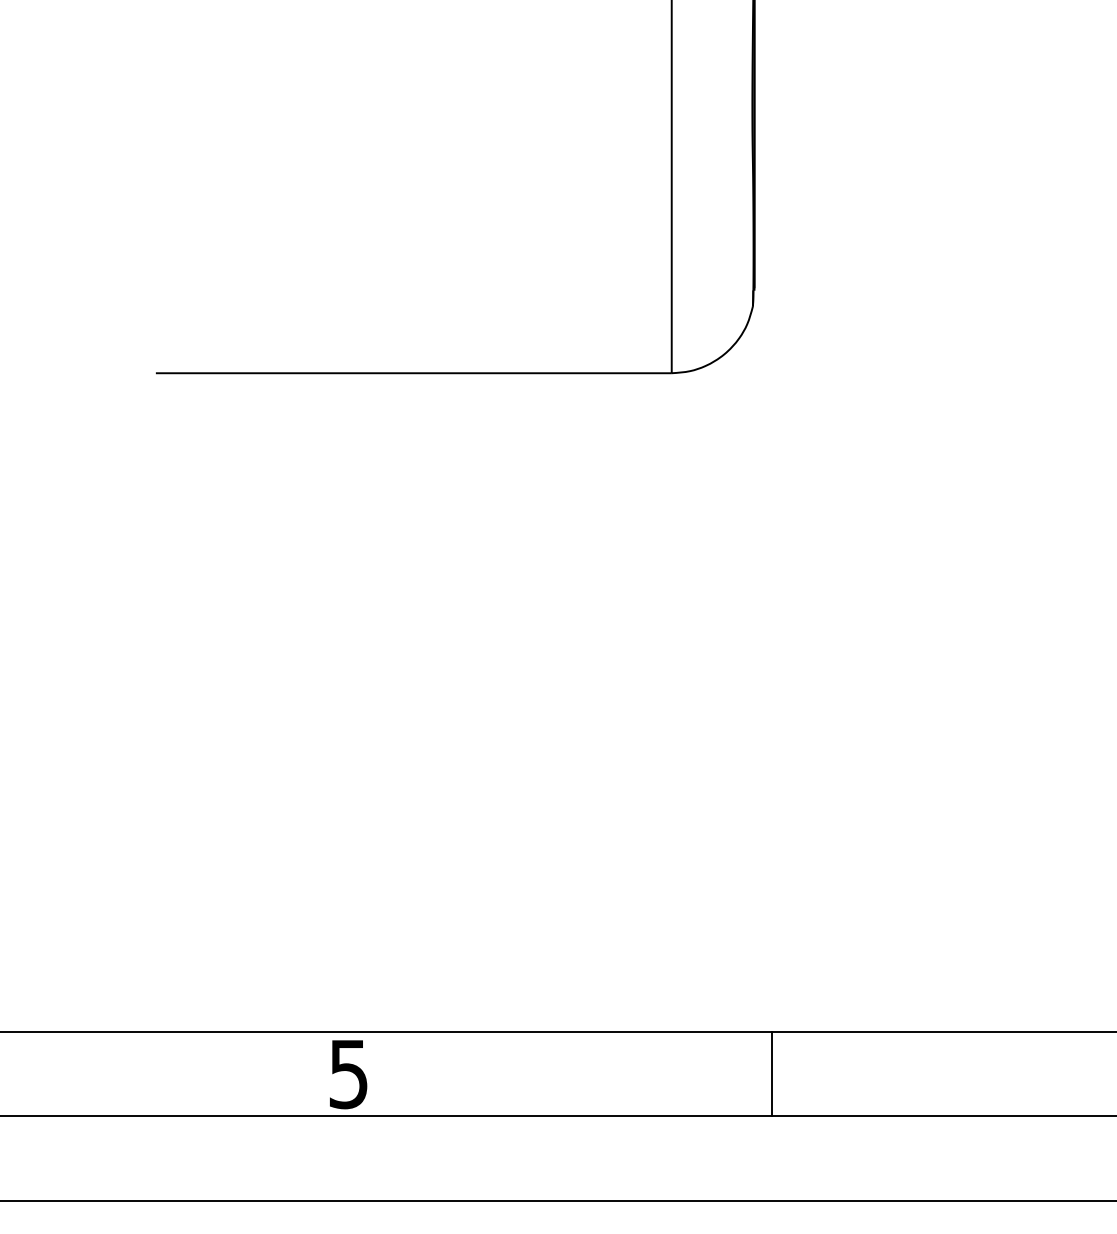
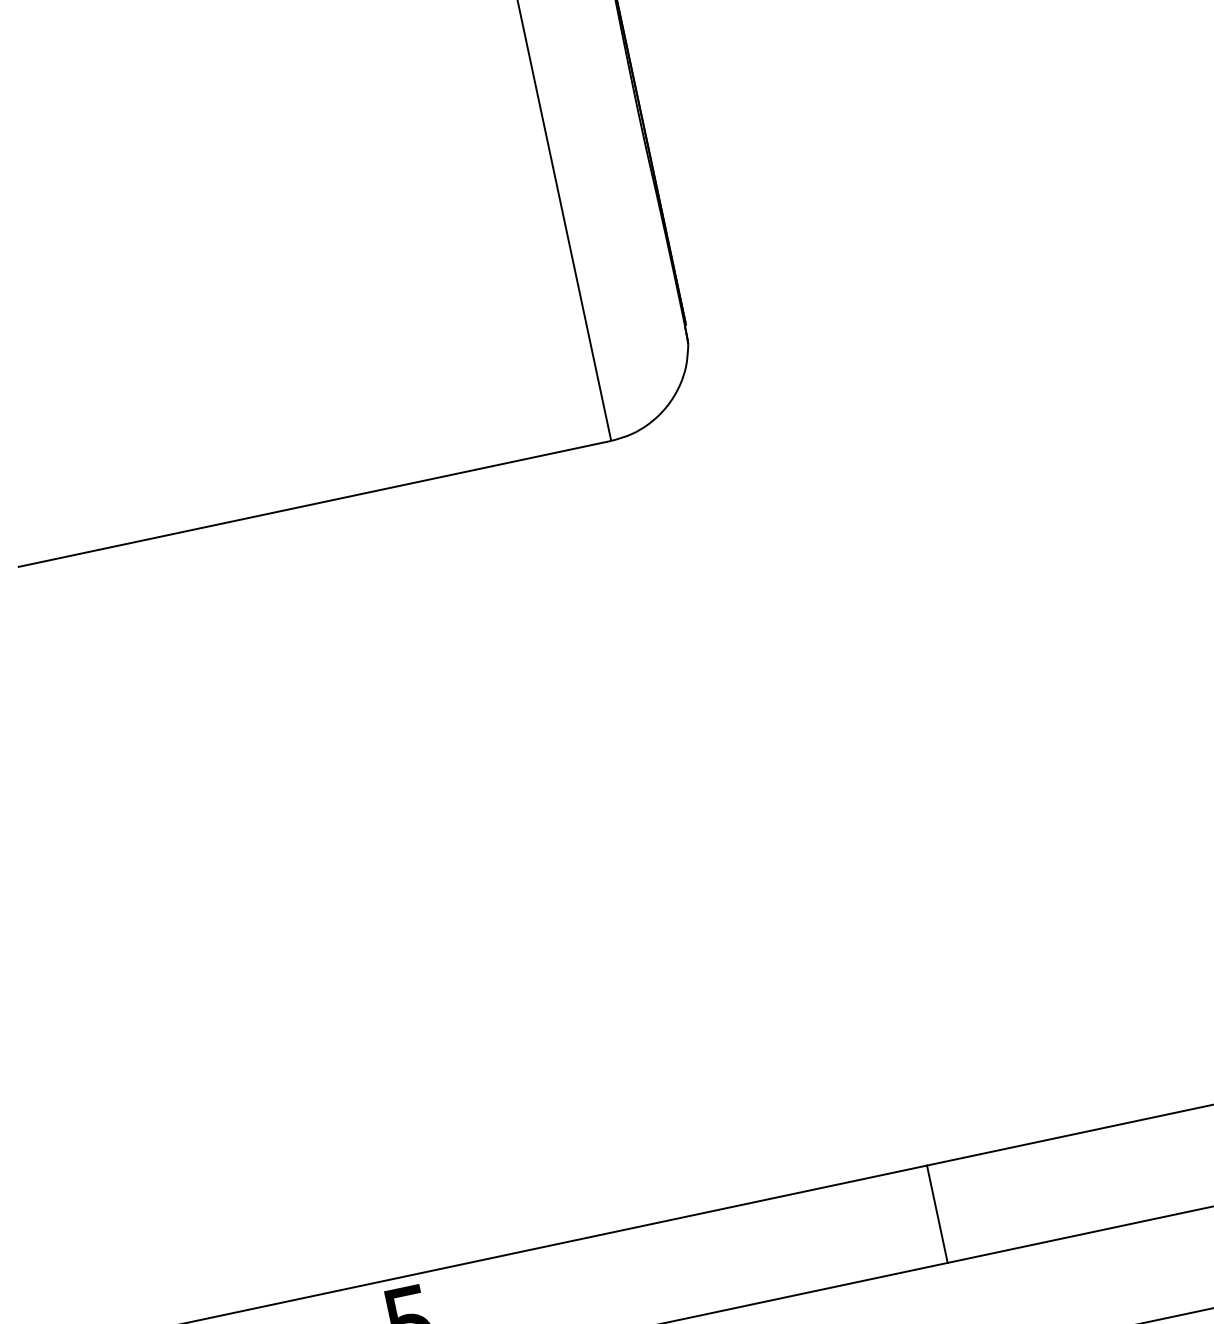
line: (772, 1073) -> (937, 1213), moved

